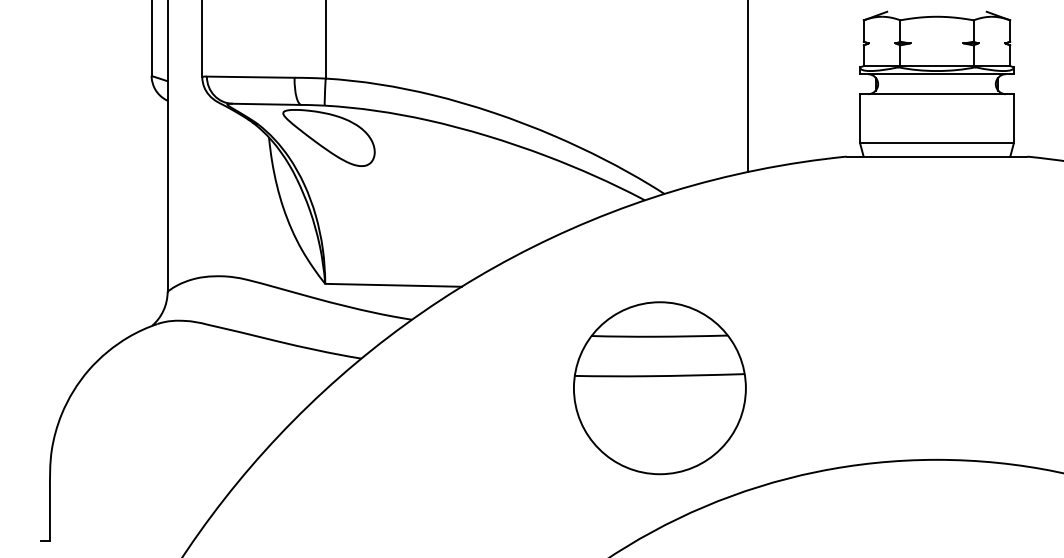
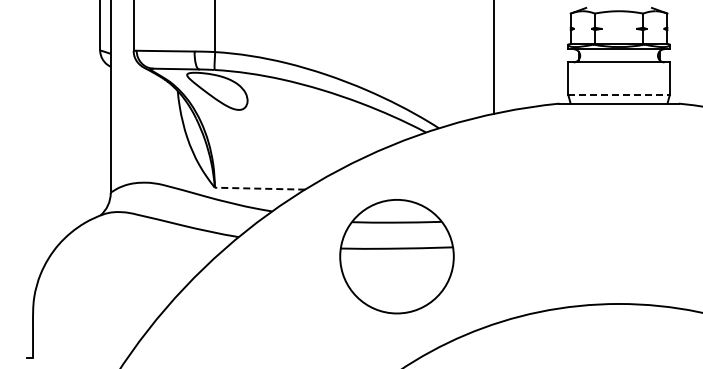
line: (937, 142) -> (619, 94), solid -> dashed
line: (392, 285) -> (259, 188), solid -> dashed
part: (659, 387) -> (396, 256), moved

